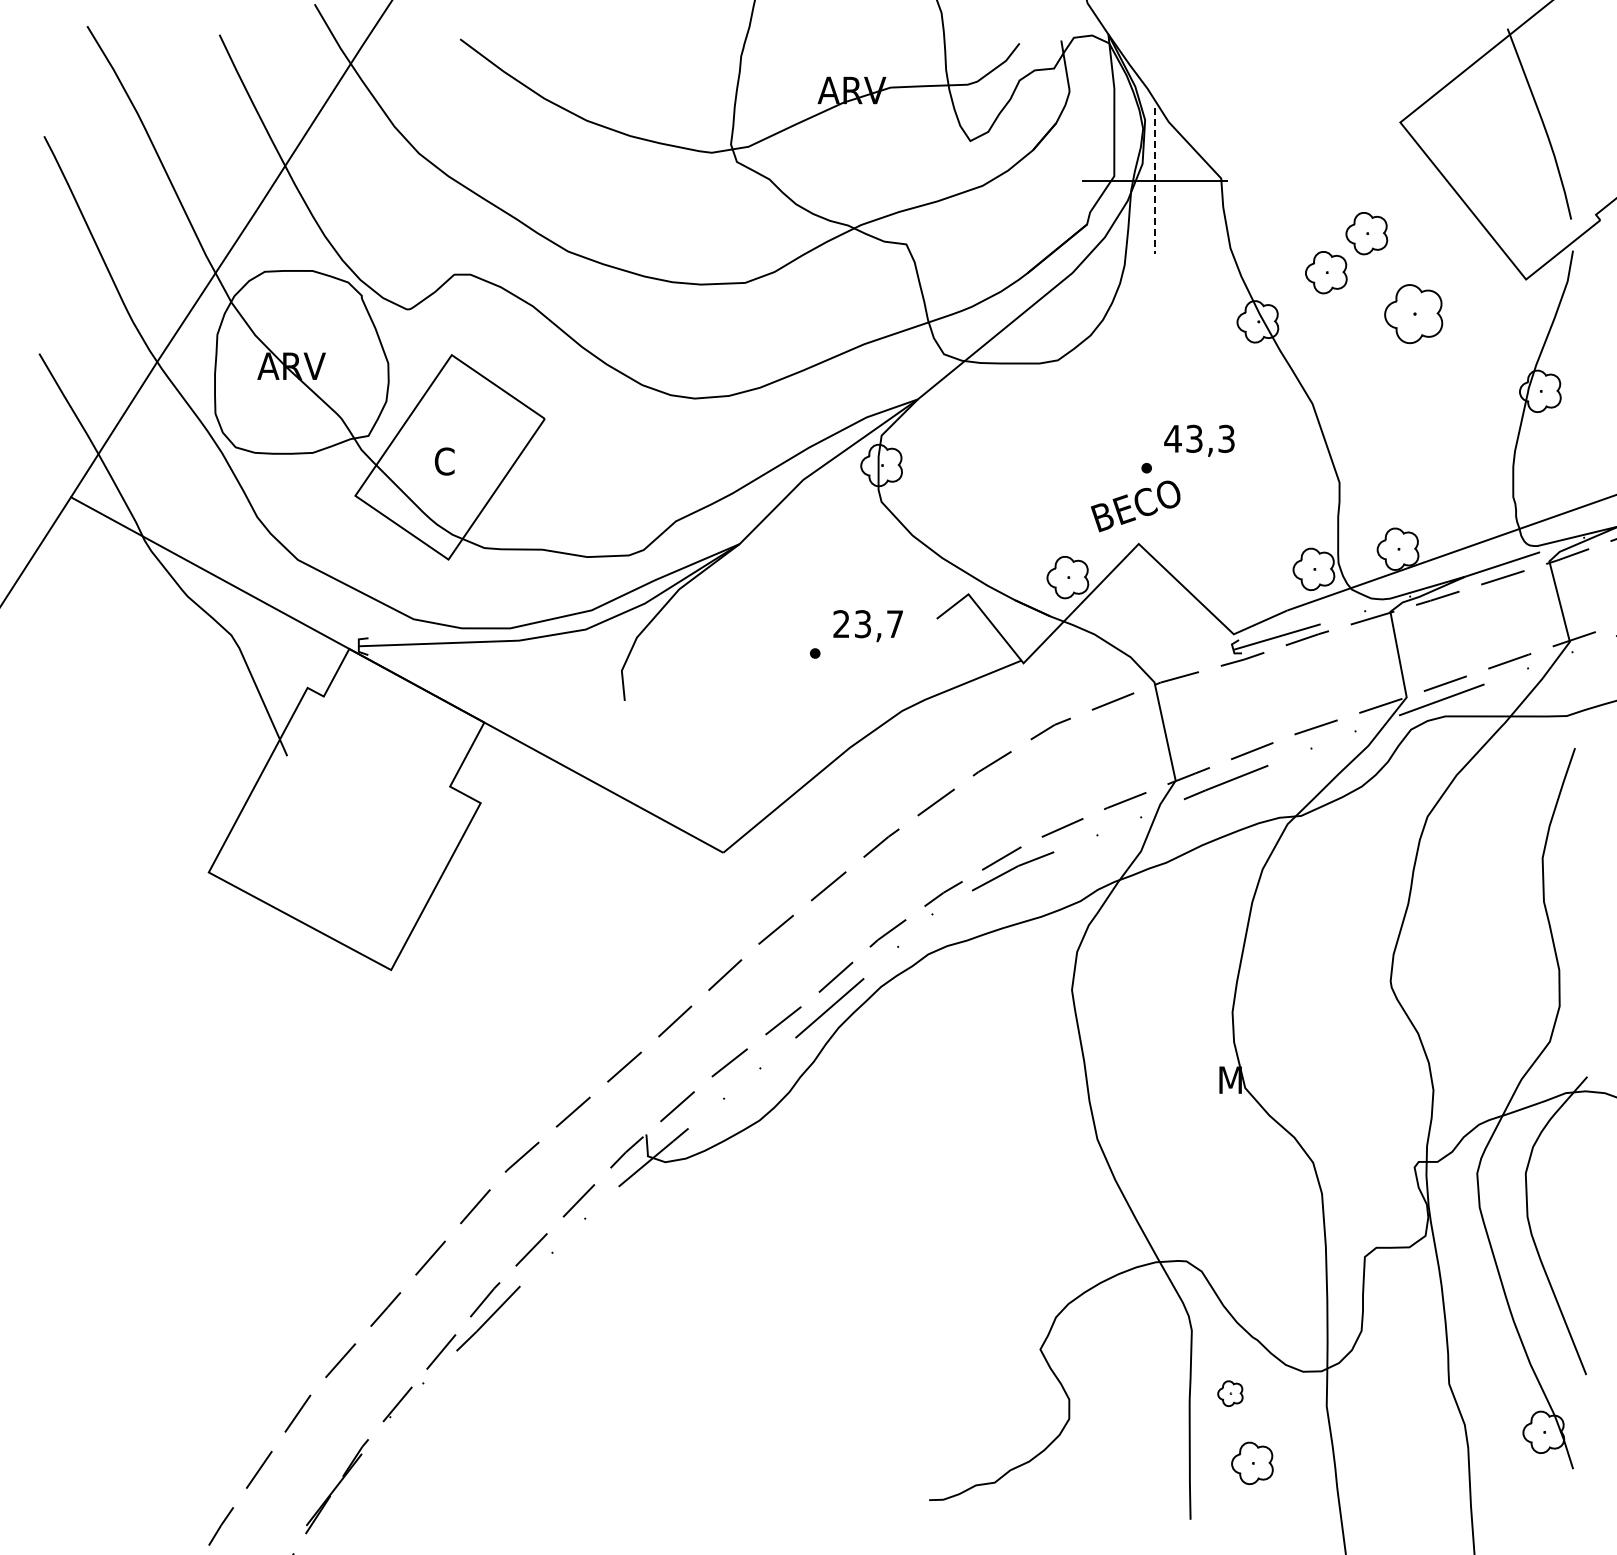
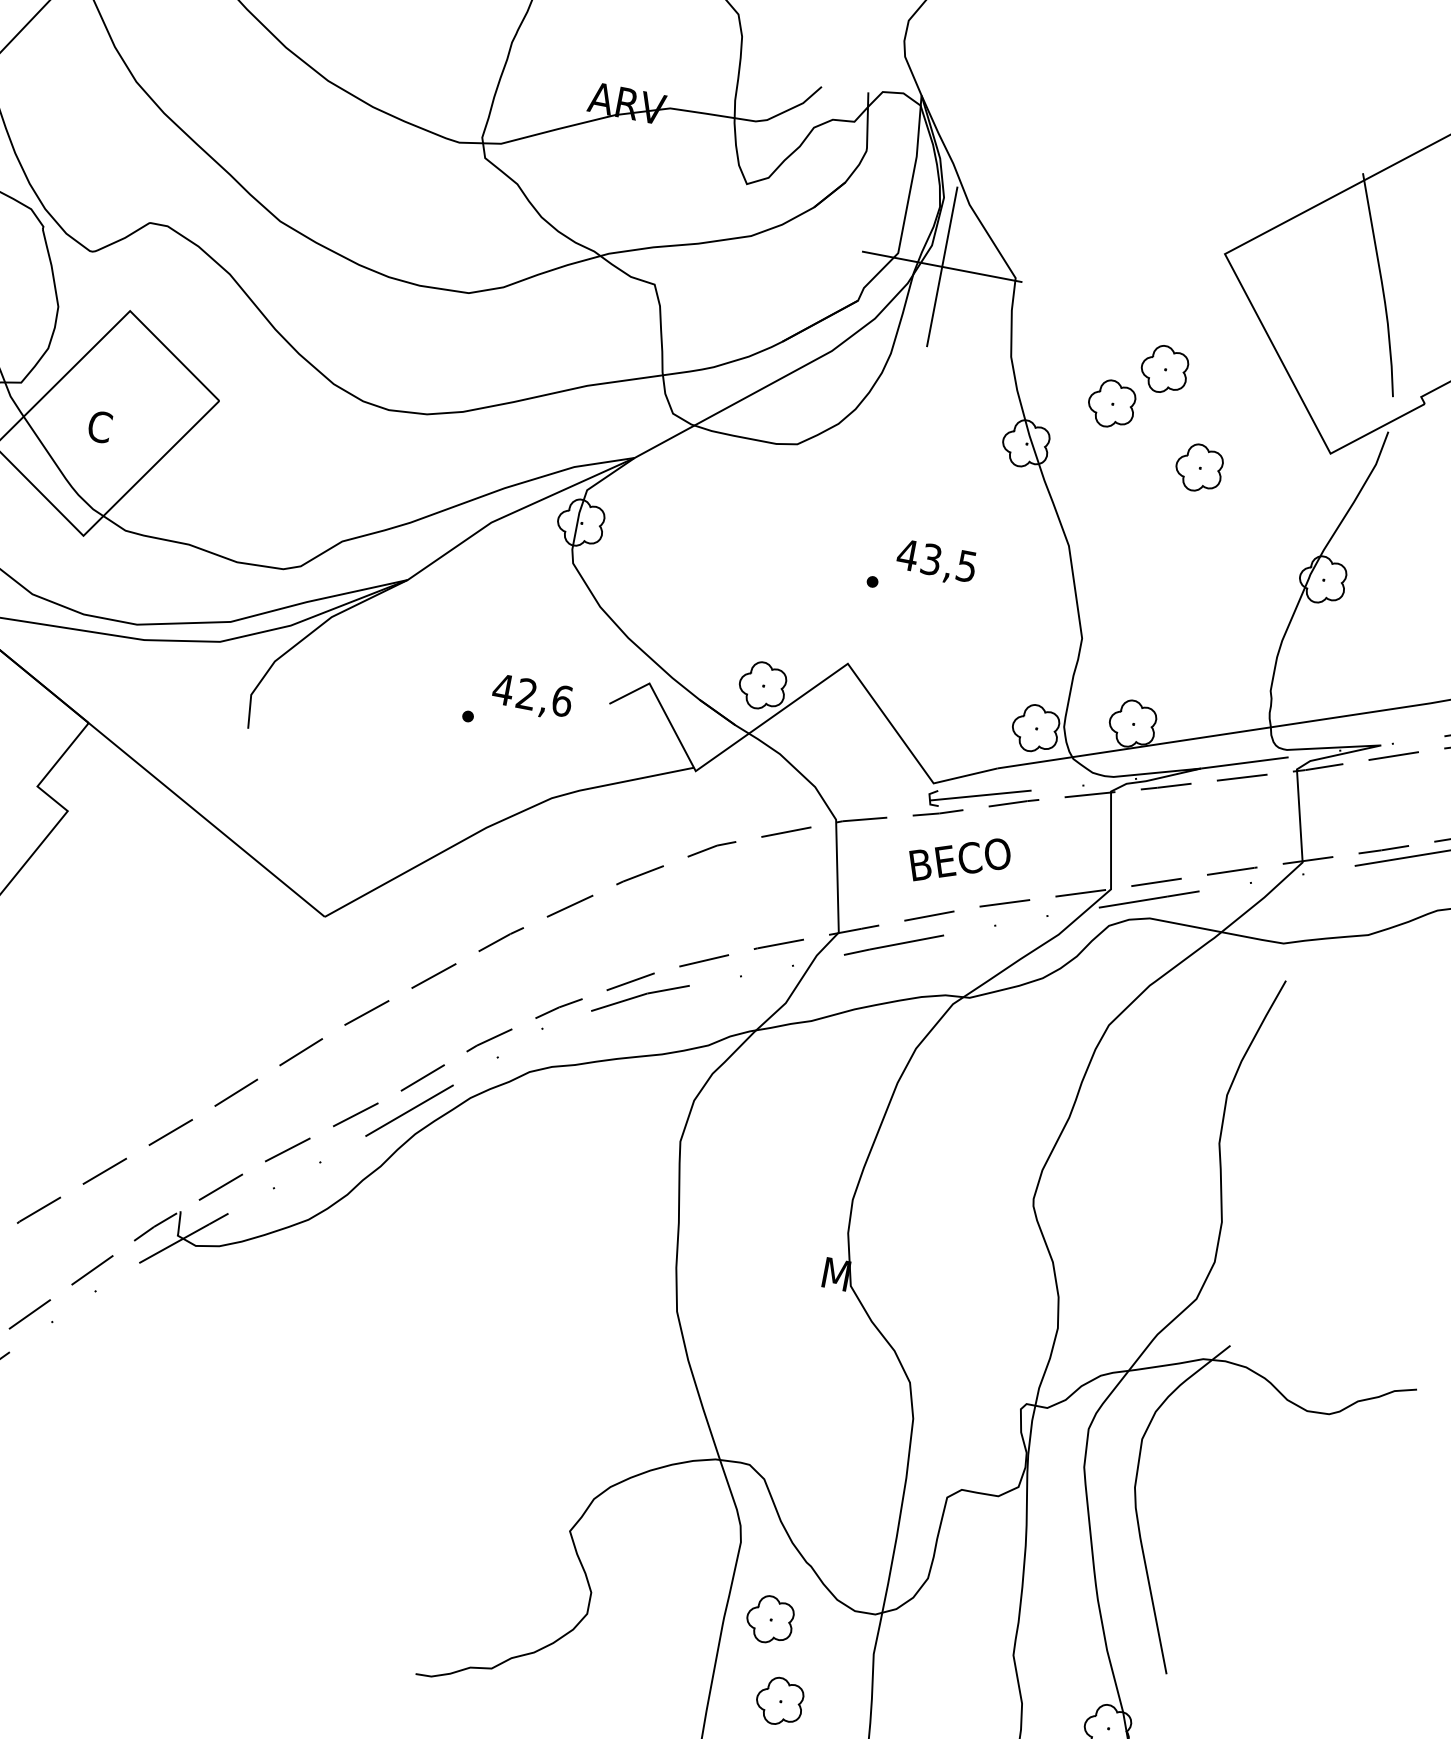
line: (1155, 180) -> (942, 266), dashed -> solid
part: (1413, 313) -> (1199, 467), size x0.71
text: (1226, 438) -> (966, 565), 43,3 -> 43,5
text: (1135, 506) -> (958, 860), moved
text: (867, 624) -> (531, 695), 23,7 -> 42,6
part: (1230, 1393) -> (770, 1619), size x1.67

